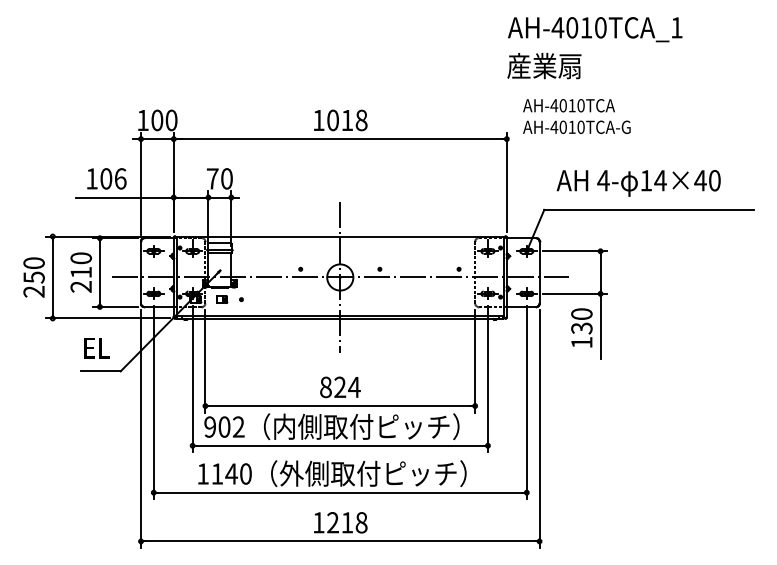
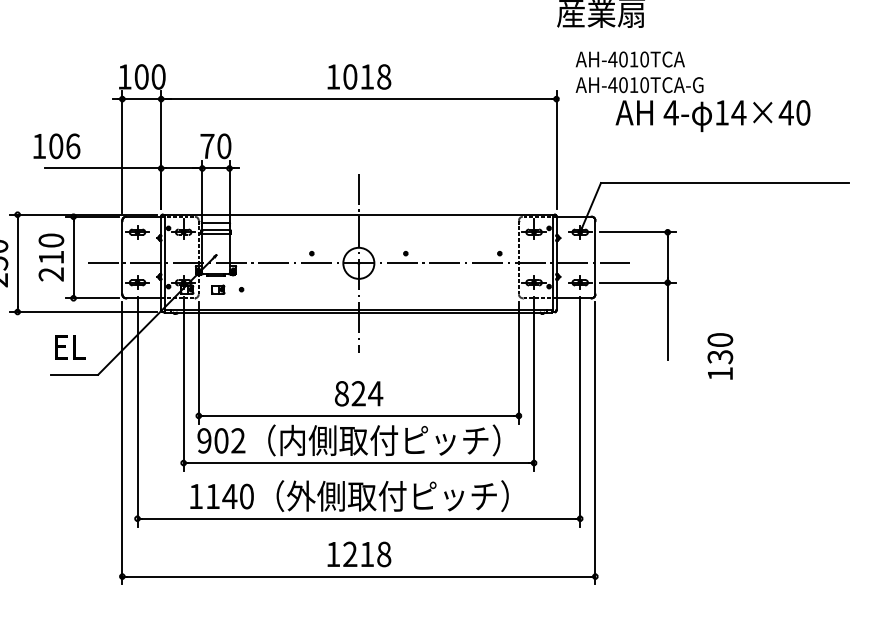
text: (106, 178) -> (56, 145), moved
text: (638, 183) -> (712, 116), moved
text: (581, 327) -> (719, 355), moved

